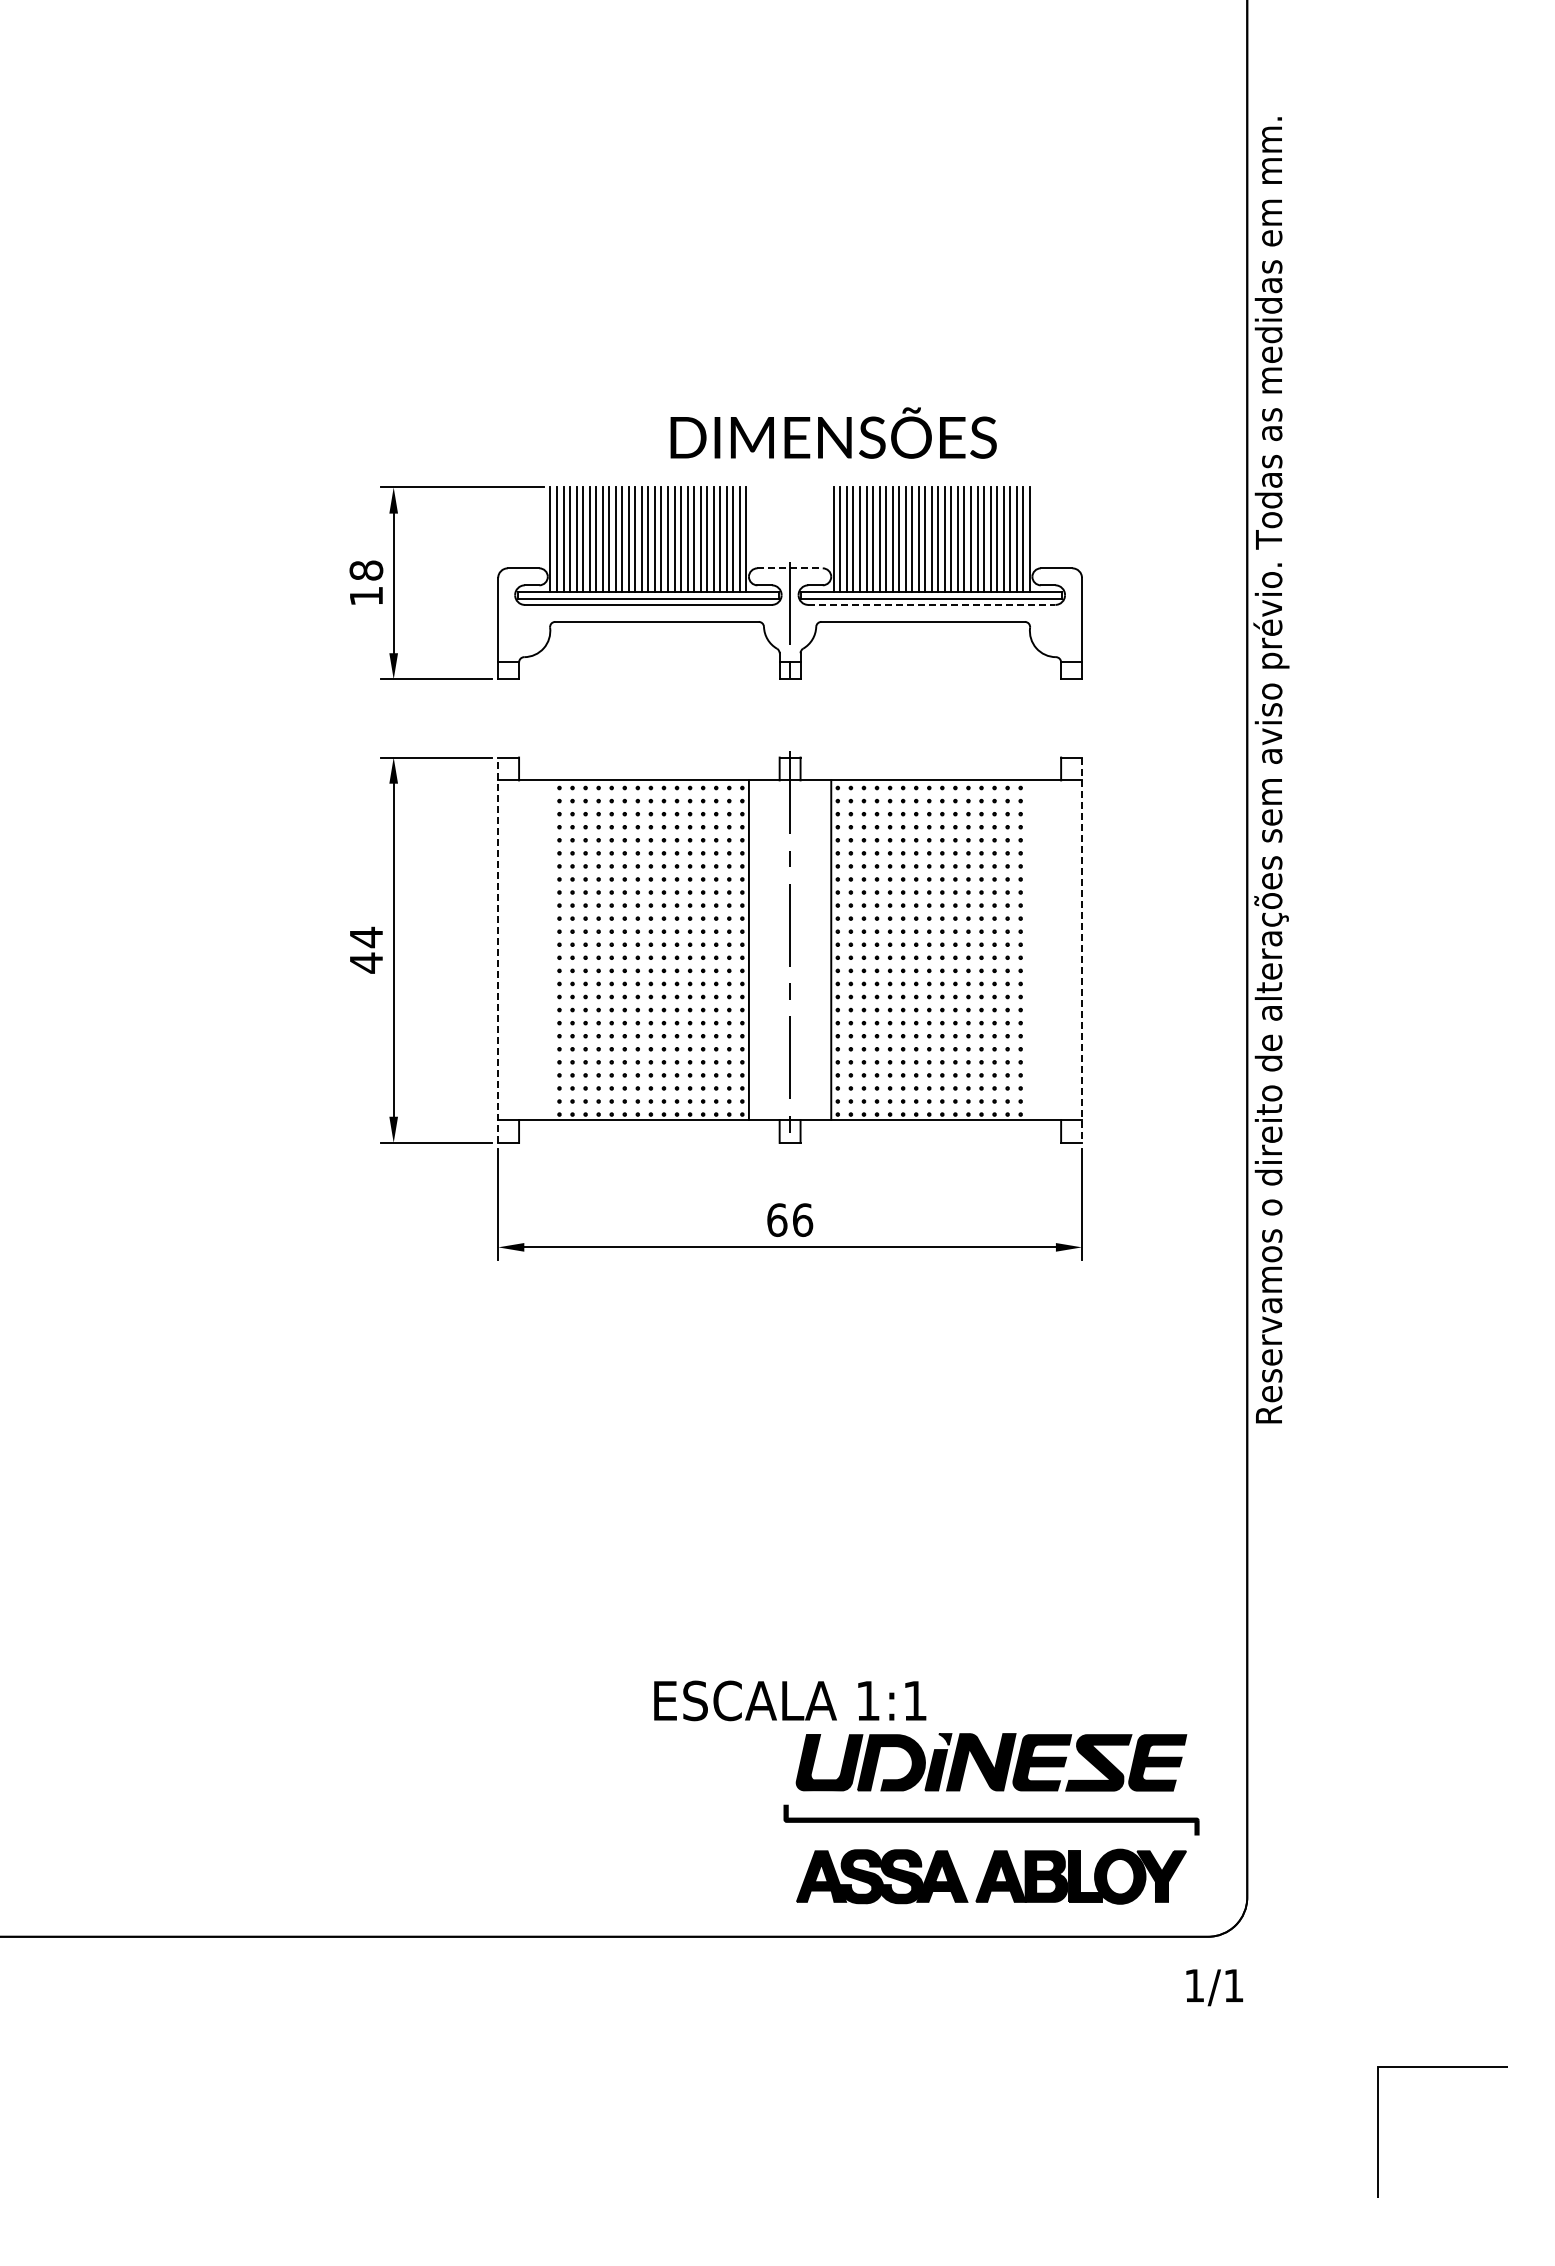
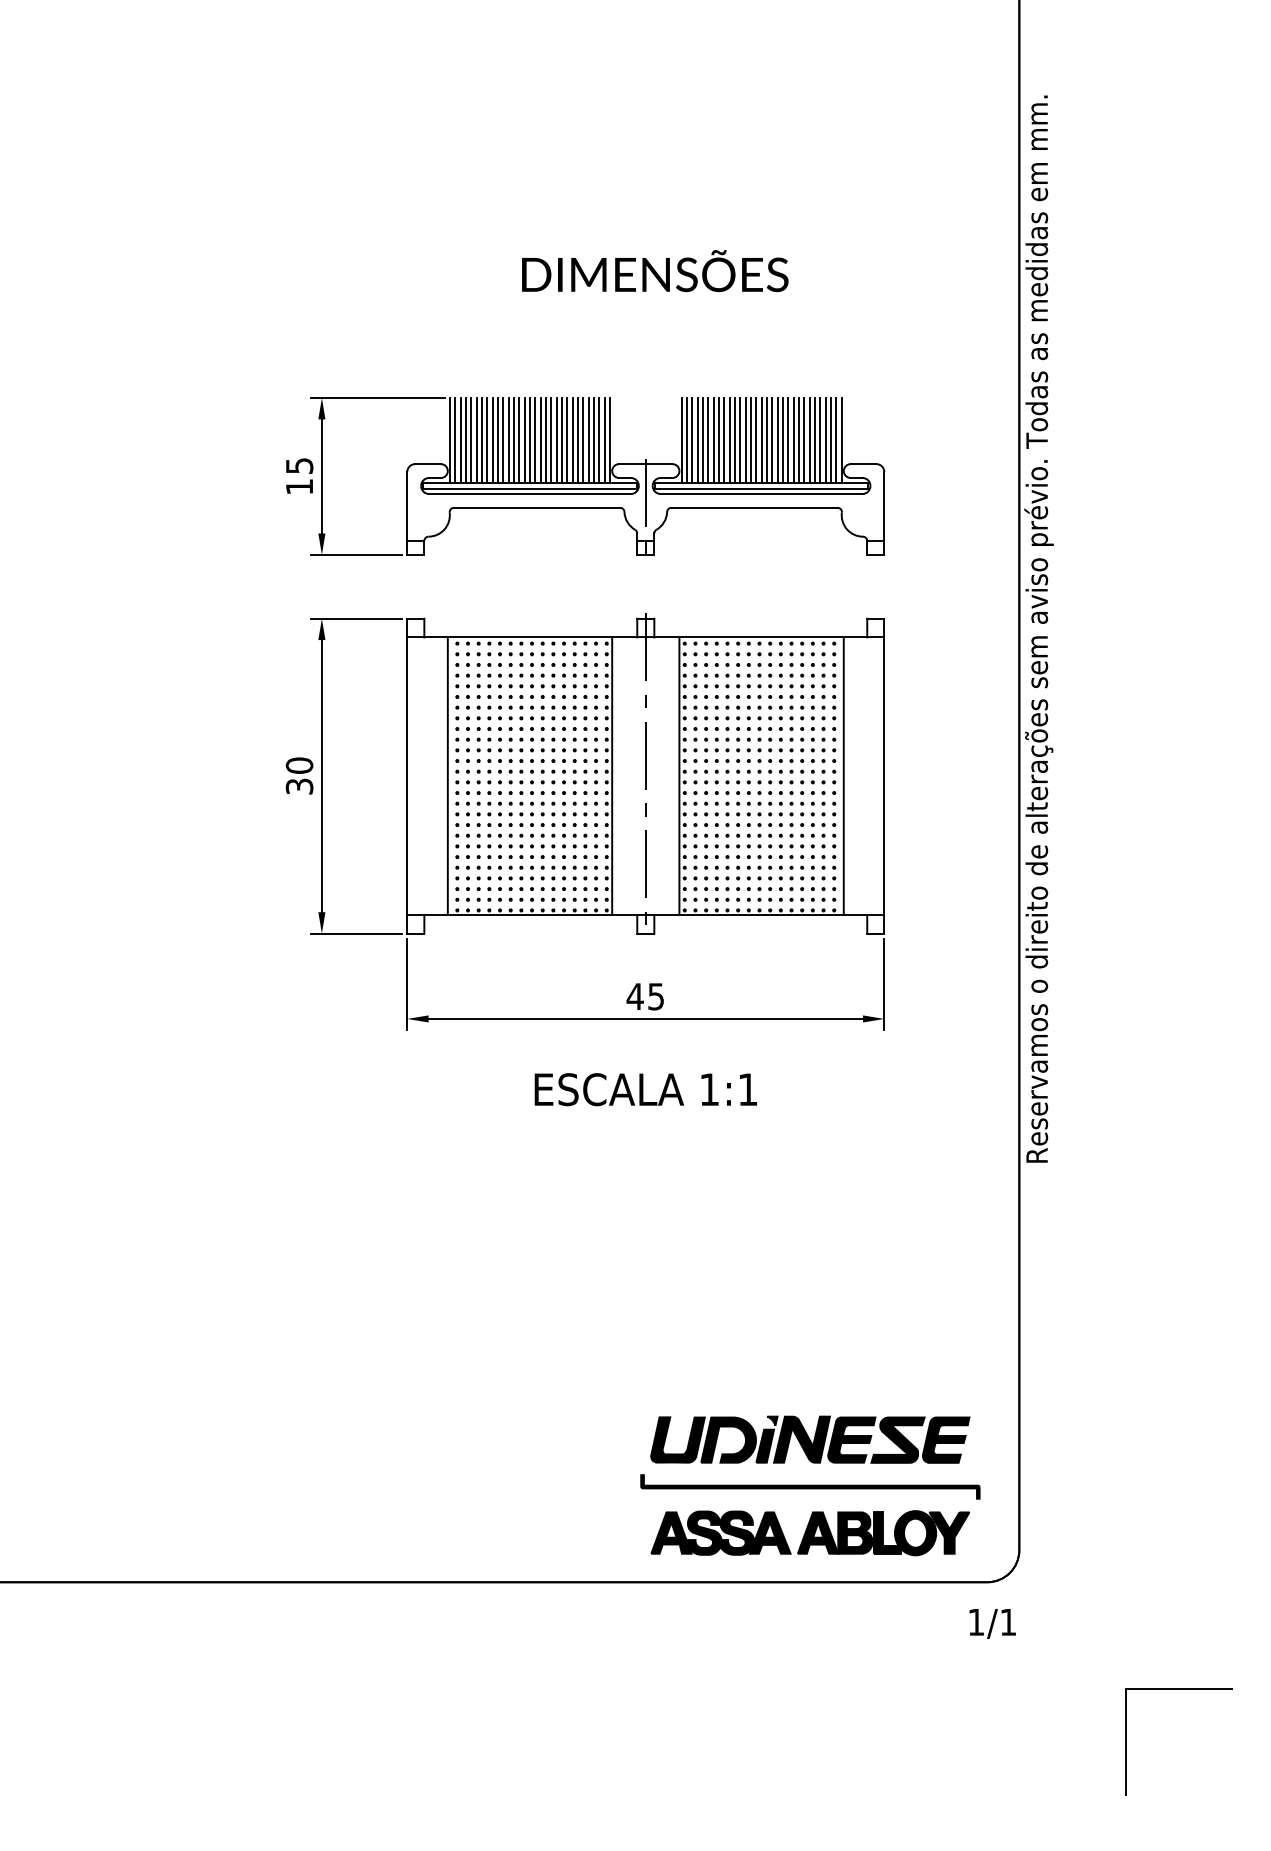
text: (833, 432) -> (655, 270), moved
line: (790, 568) -> (646, 464), dashed -> solid
text: (366, 570) -> (299, 465), 18 -> 15
line: (931, 604) -> (761, 493), dashed -> solid
text: (366, 949) -> (299, 775), 44 -> 30
line: (498, 950) -> (407, 776), dashed -> solid
line: (547, 950) -> (447, 776), added
line: (1032, 950) -> (843, 776), added
line: (1082, 950) -> (884, 776), dashed -> solid
text: (789, 1220) -> (645, 996), 66 -> 45
text: (790, 1700) -> (646, 1089), moved

